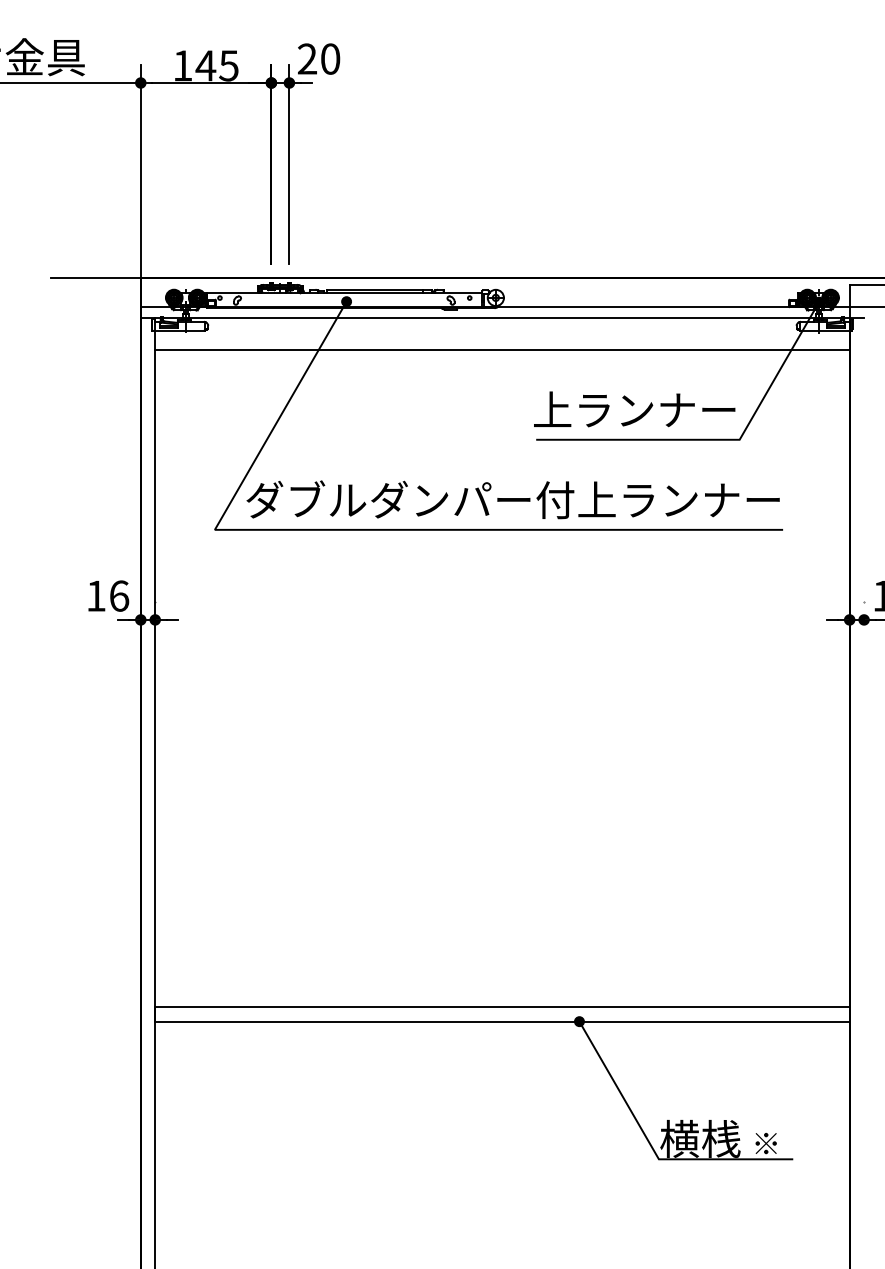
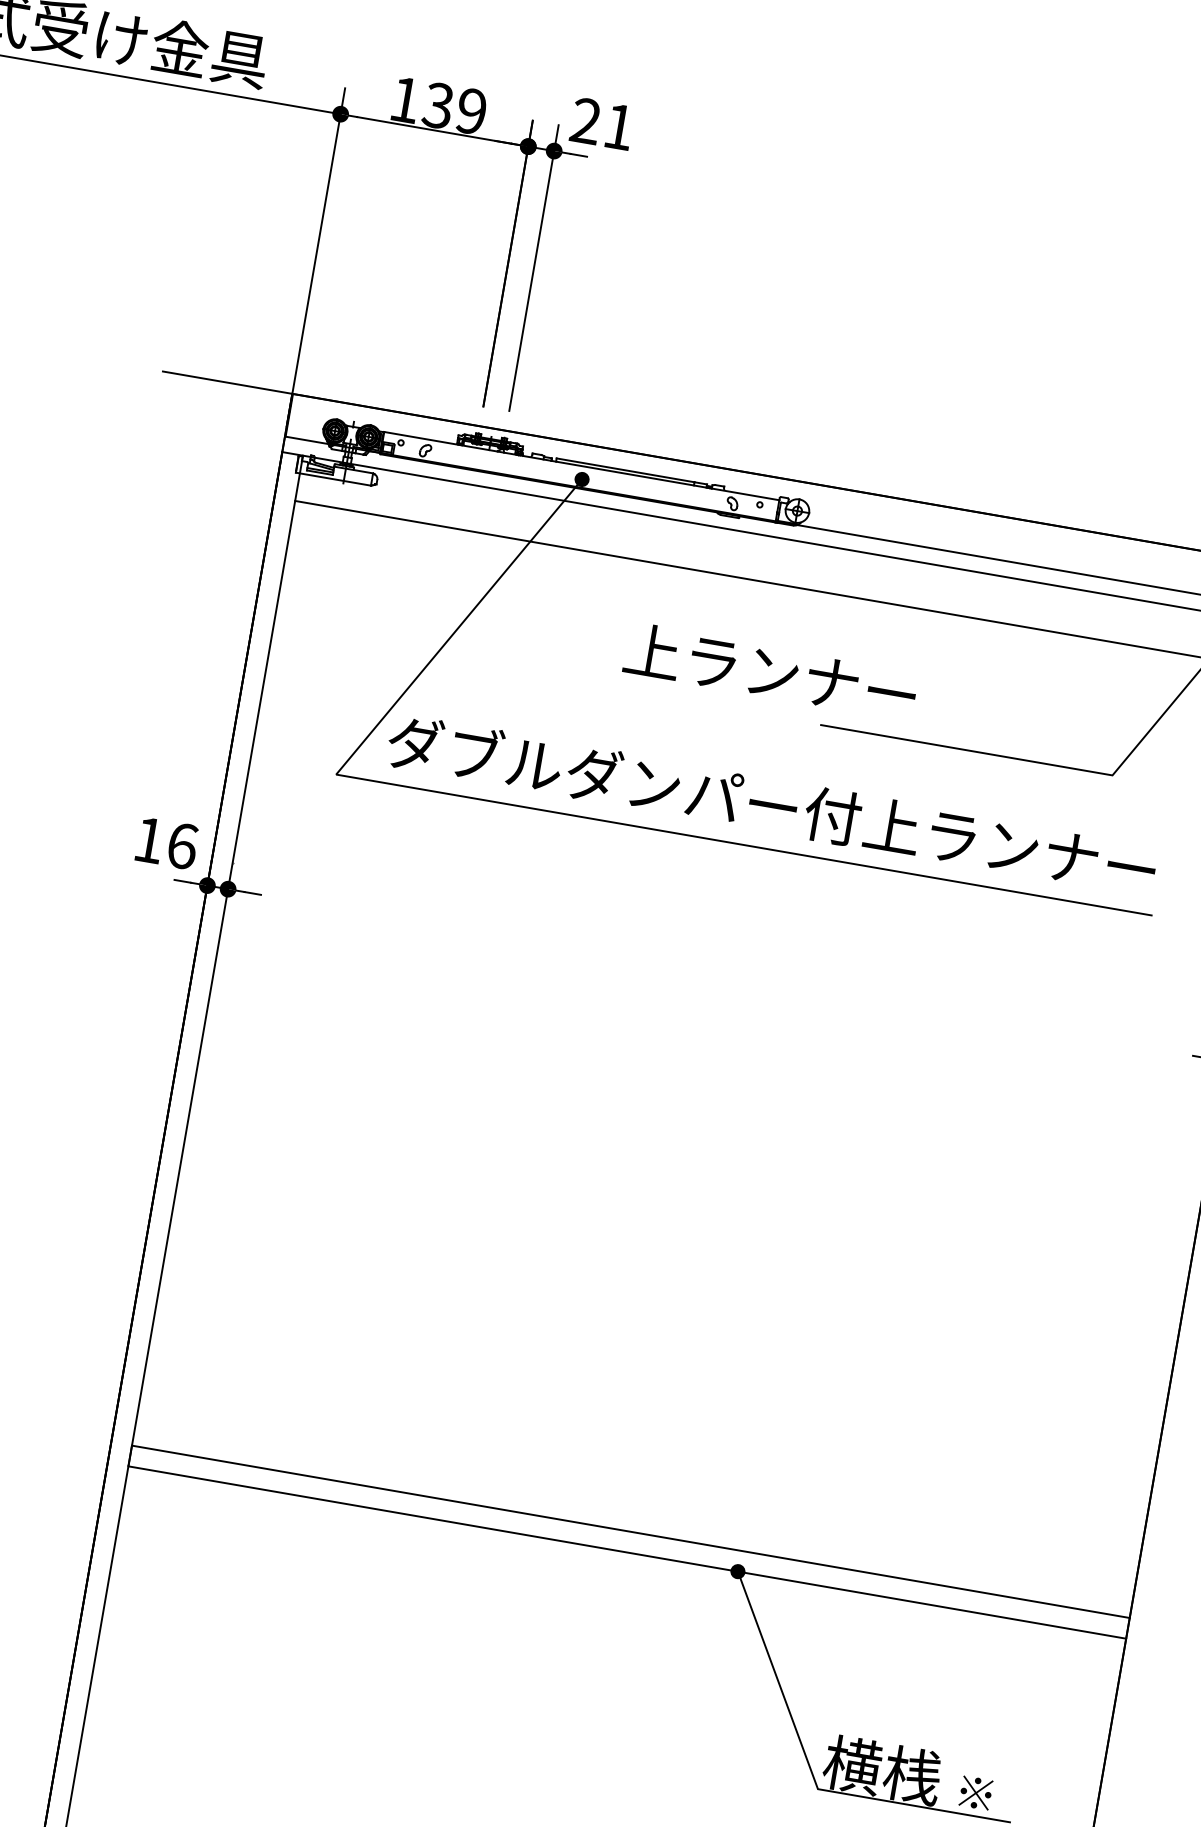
text: (330, 58) -> (619, 126), 20 -> 21
text: (216, 65) -> (453, 107), 145 -> 139
text: (634, 409) -> (770, 671), moved

